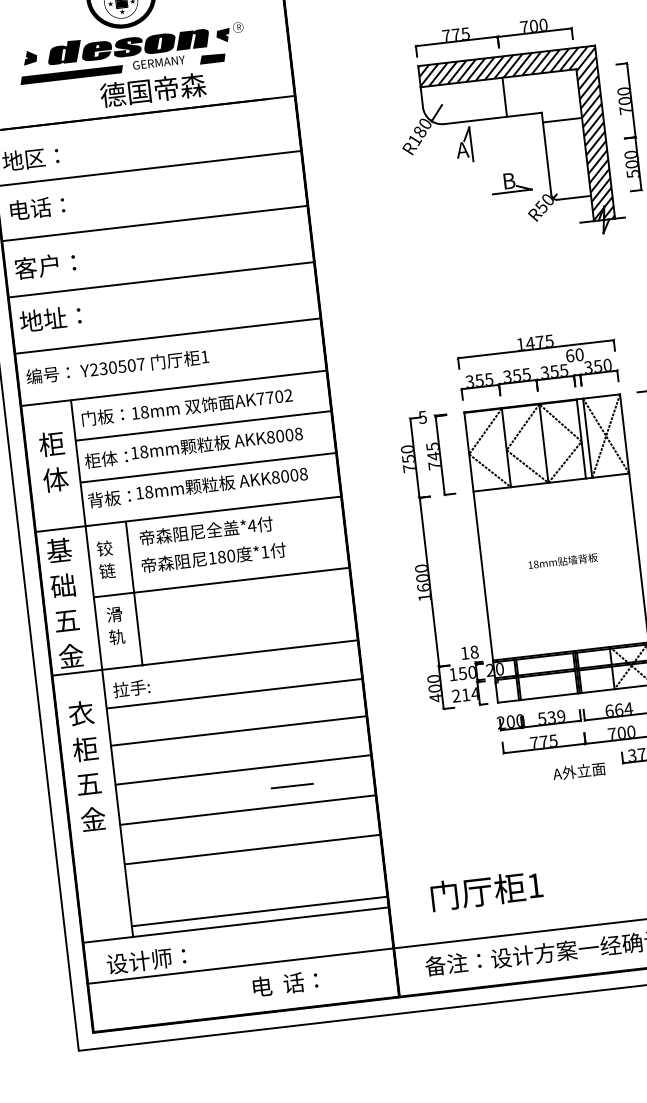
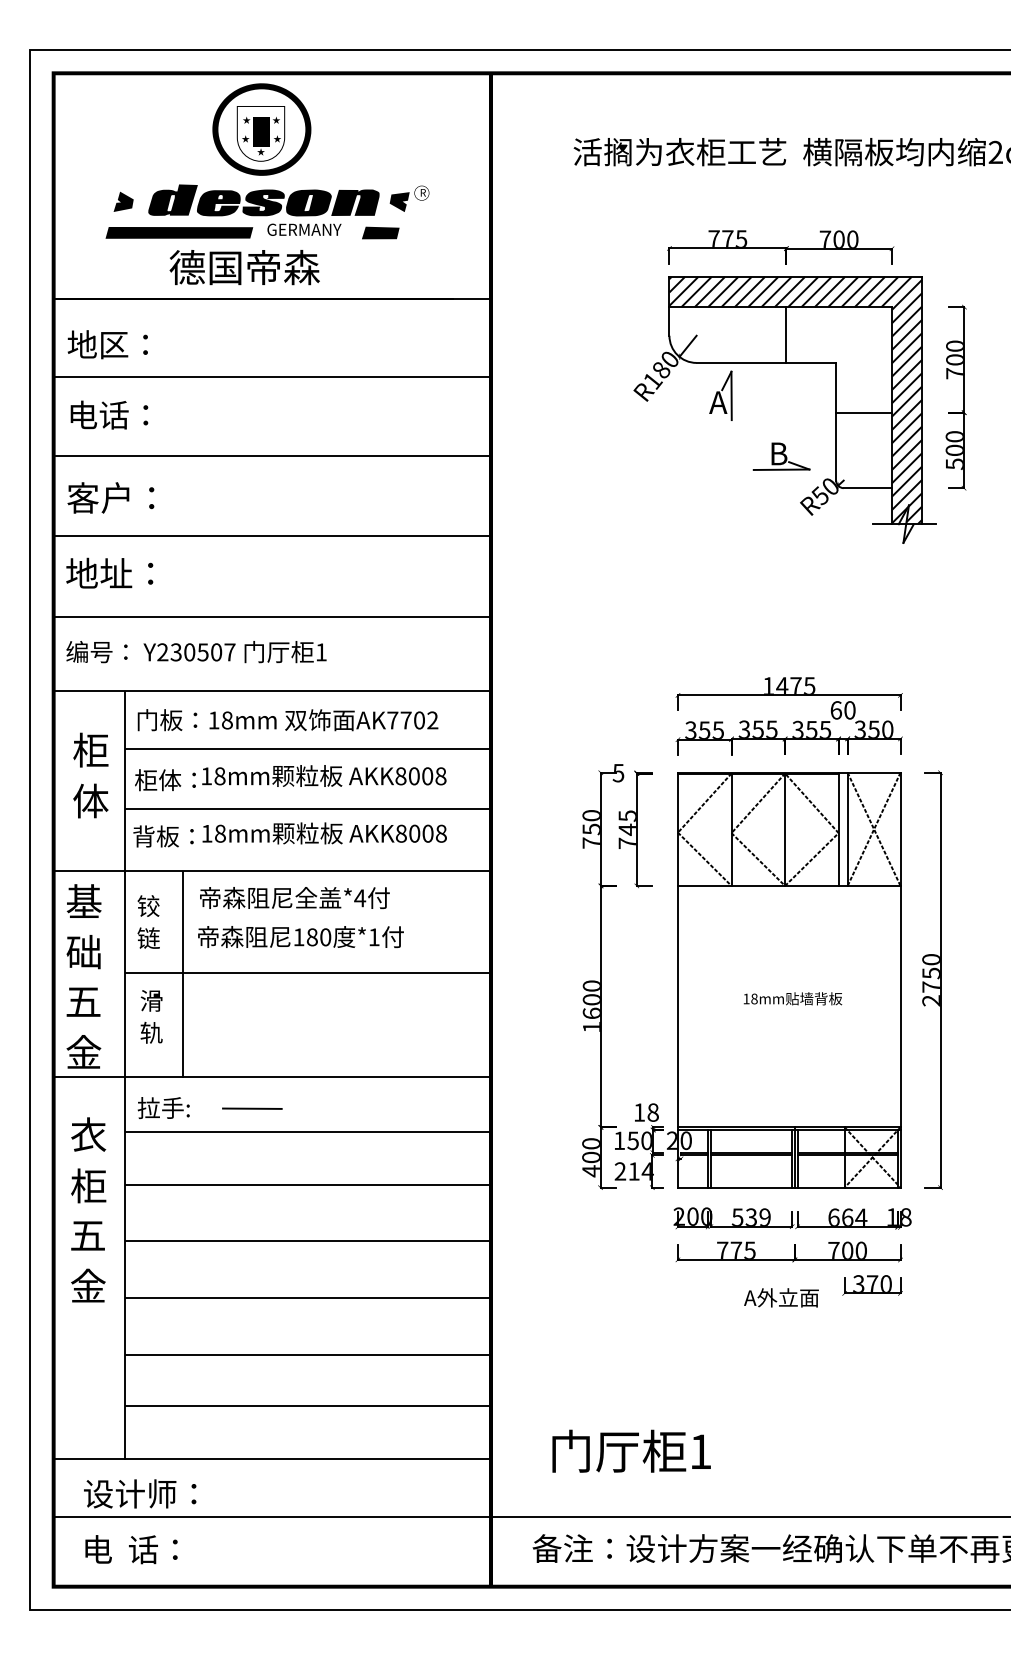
text: (153, 90) -> (244, 267), moved
line: (562, 120) -> (863, 412), moved
line: (292, 785) -> (252, 1108), moved
line: (260, 911) -> (308, 1406), moved
text: (285, 983) -> (131, 1549), moved

